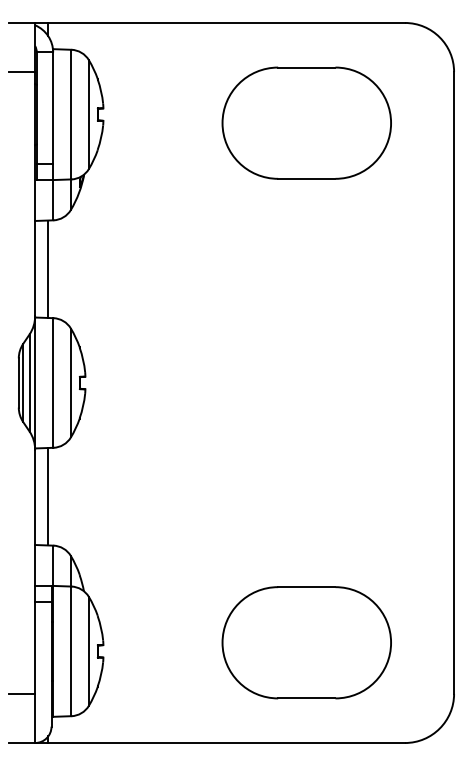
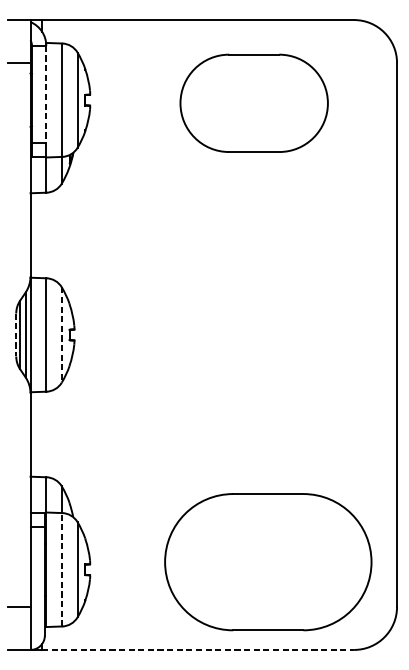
line: (53, 108) -> (46, 94), solid -> dashed
part: (306, 122) -> (253, 102), moved
line: (48, 269) -> (42, 235), removed
line: (18, 383) -> (15, 335), solid -> dashed
line: (70, 383) -> (61, 335), solid -> dashed
line: (48, 496) -> (42, 434), removed
part: (306, 642) -> (267, 562), size x1.4
line: (71, 651) -> (62, 569), solid -> dashed
line: (227, 743) -> (198, 650), solid -> dashed

